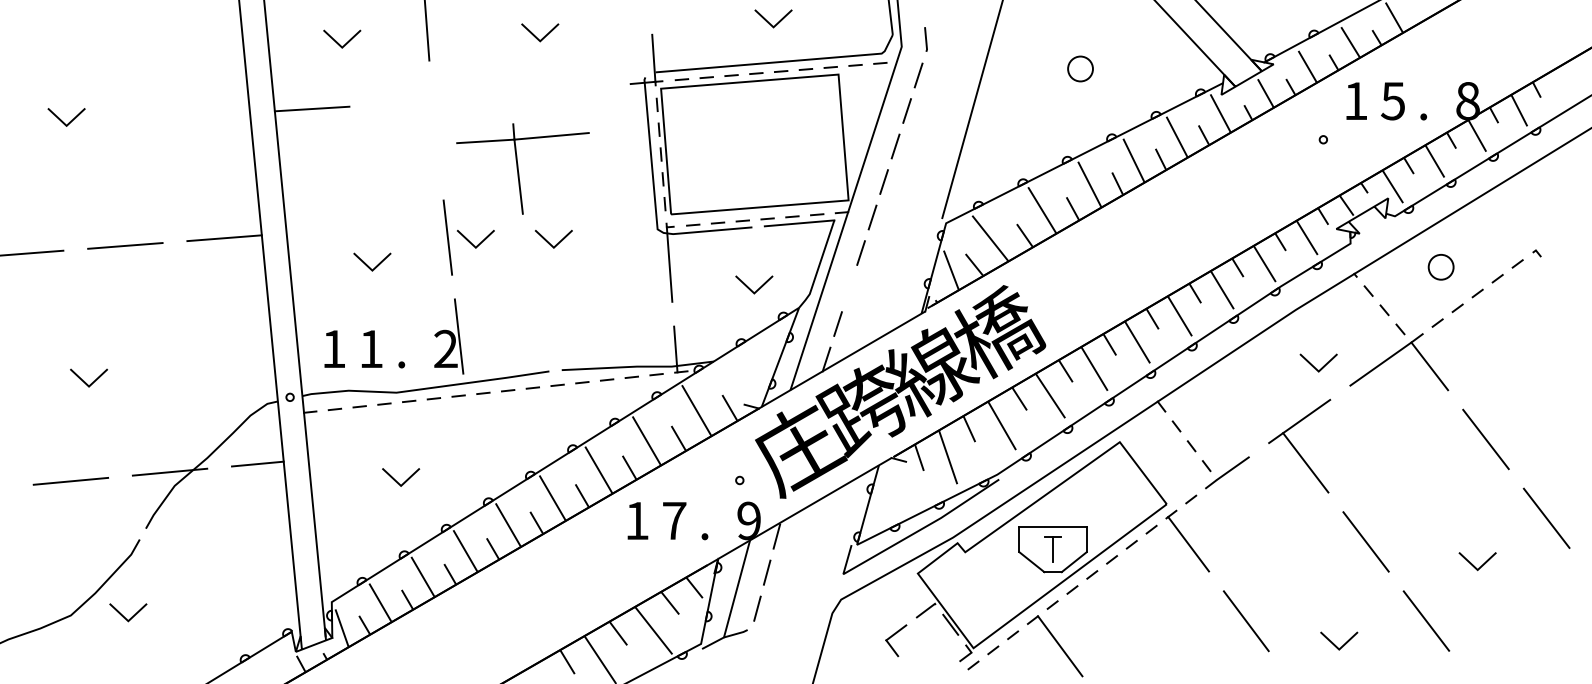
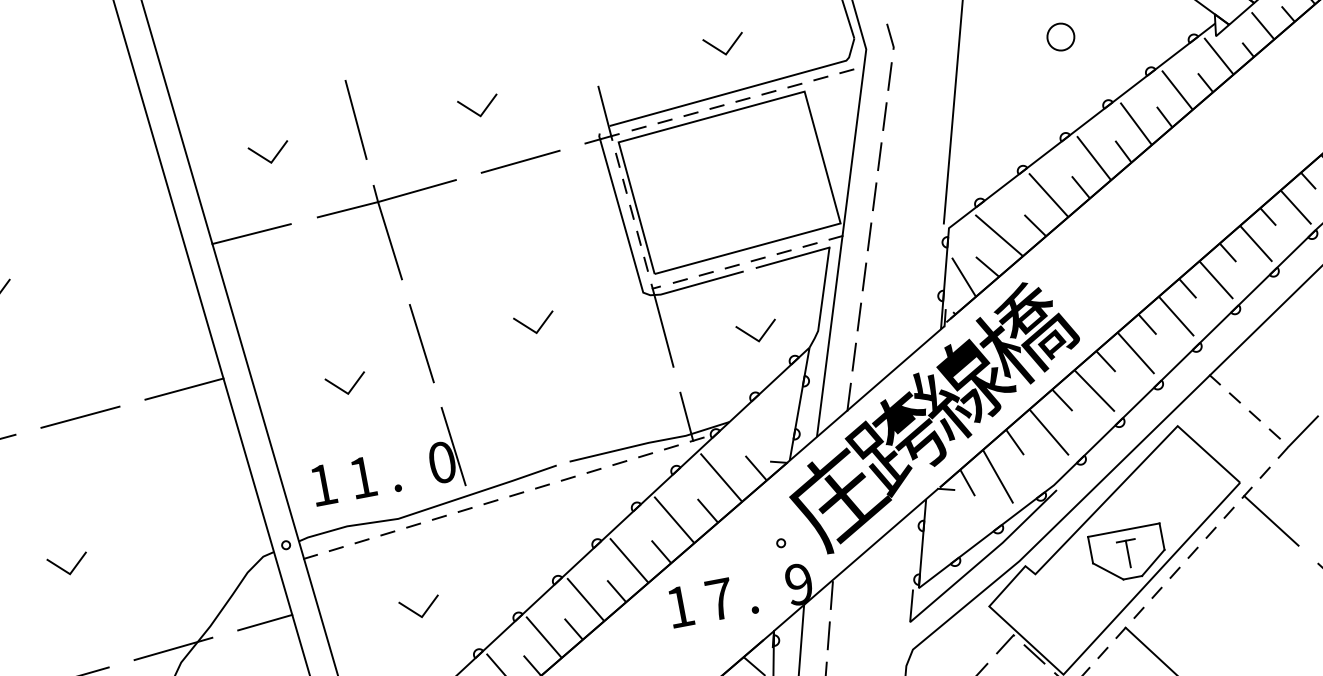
line: (568, 89) -> (520, 161), added
part: (522, 168) -> (392, 231), moved
line: (471, 242) -> (447, 344), removed
line: (849, 288) -> (859, 316), added
text: (445, 348) -> (441, 462), 2 -> 0

